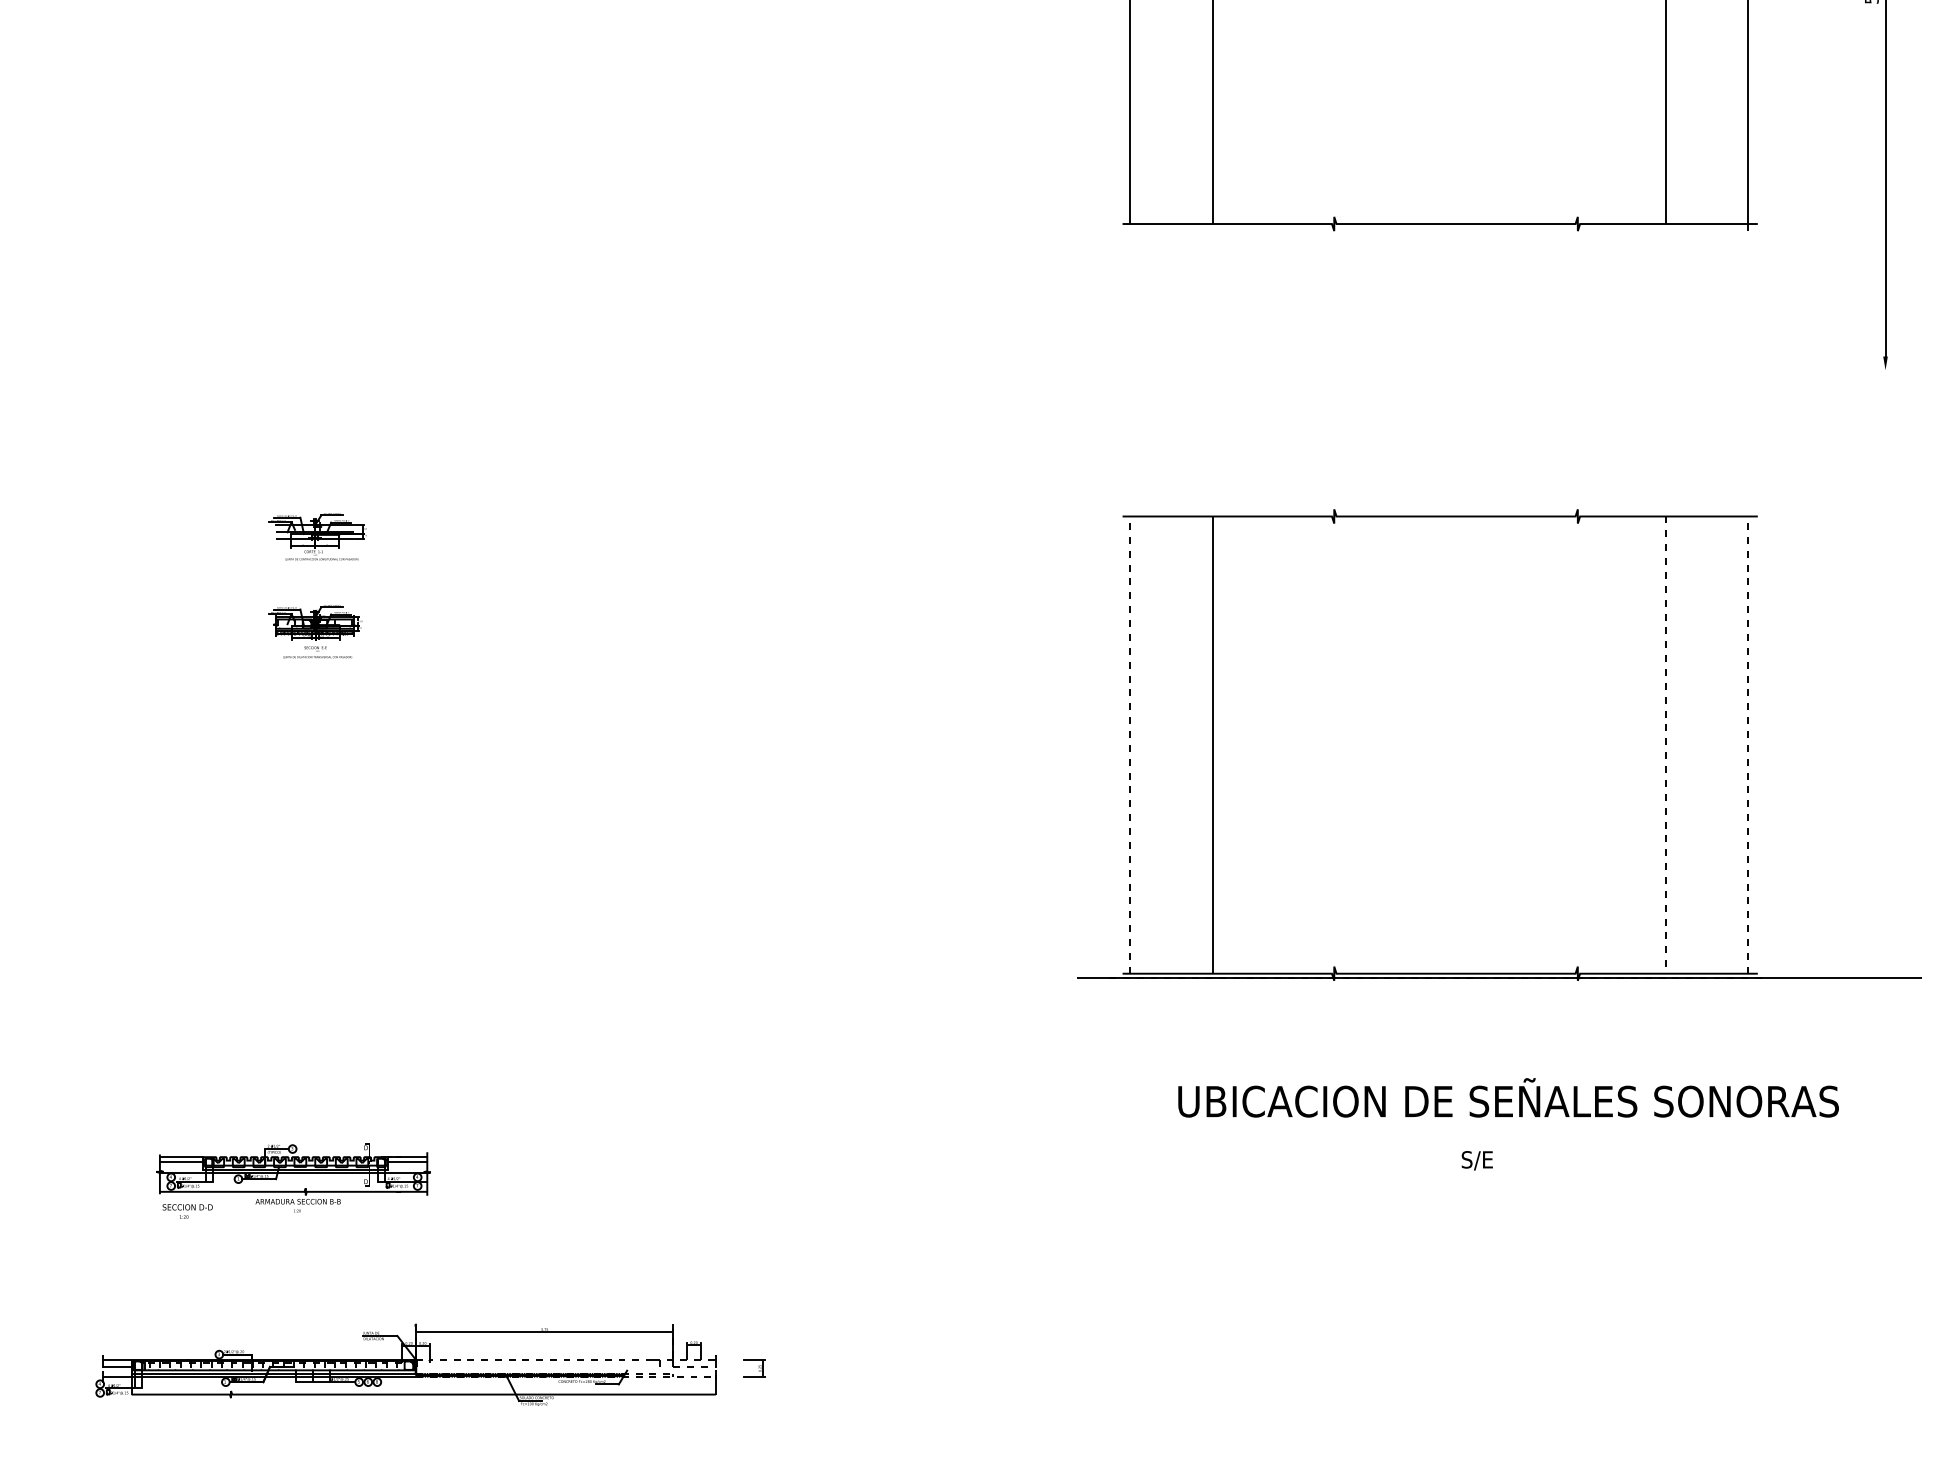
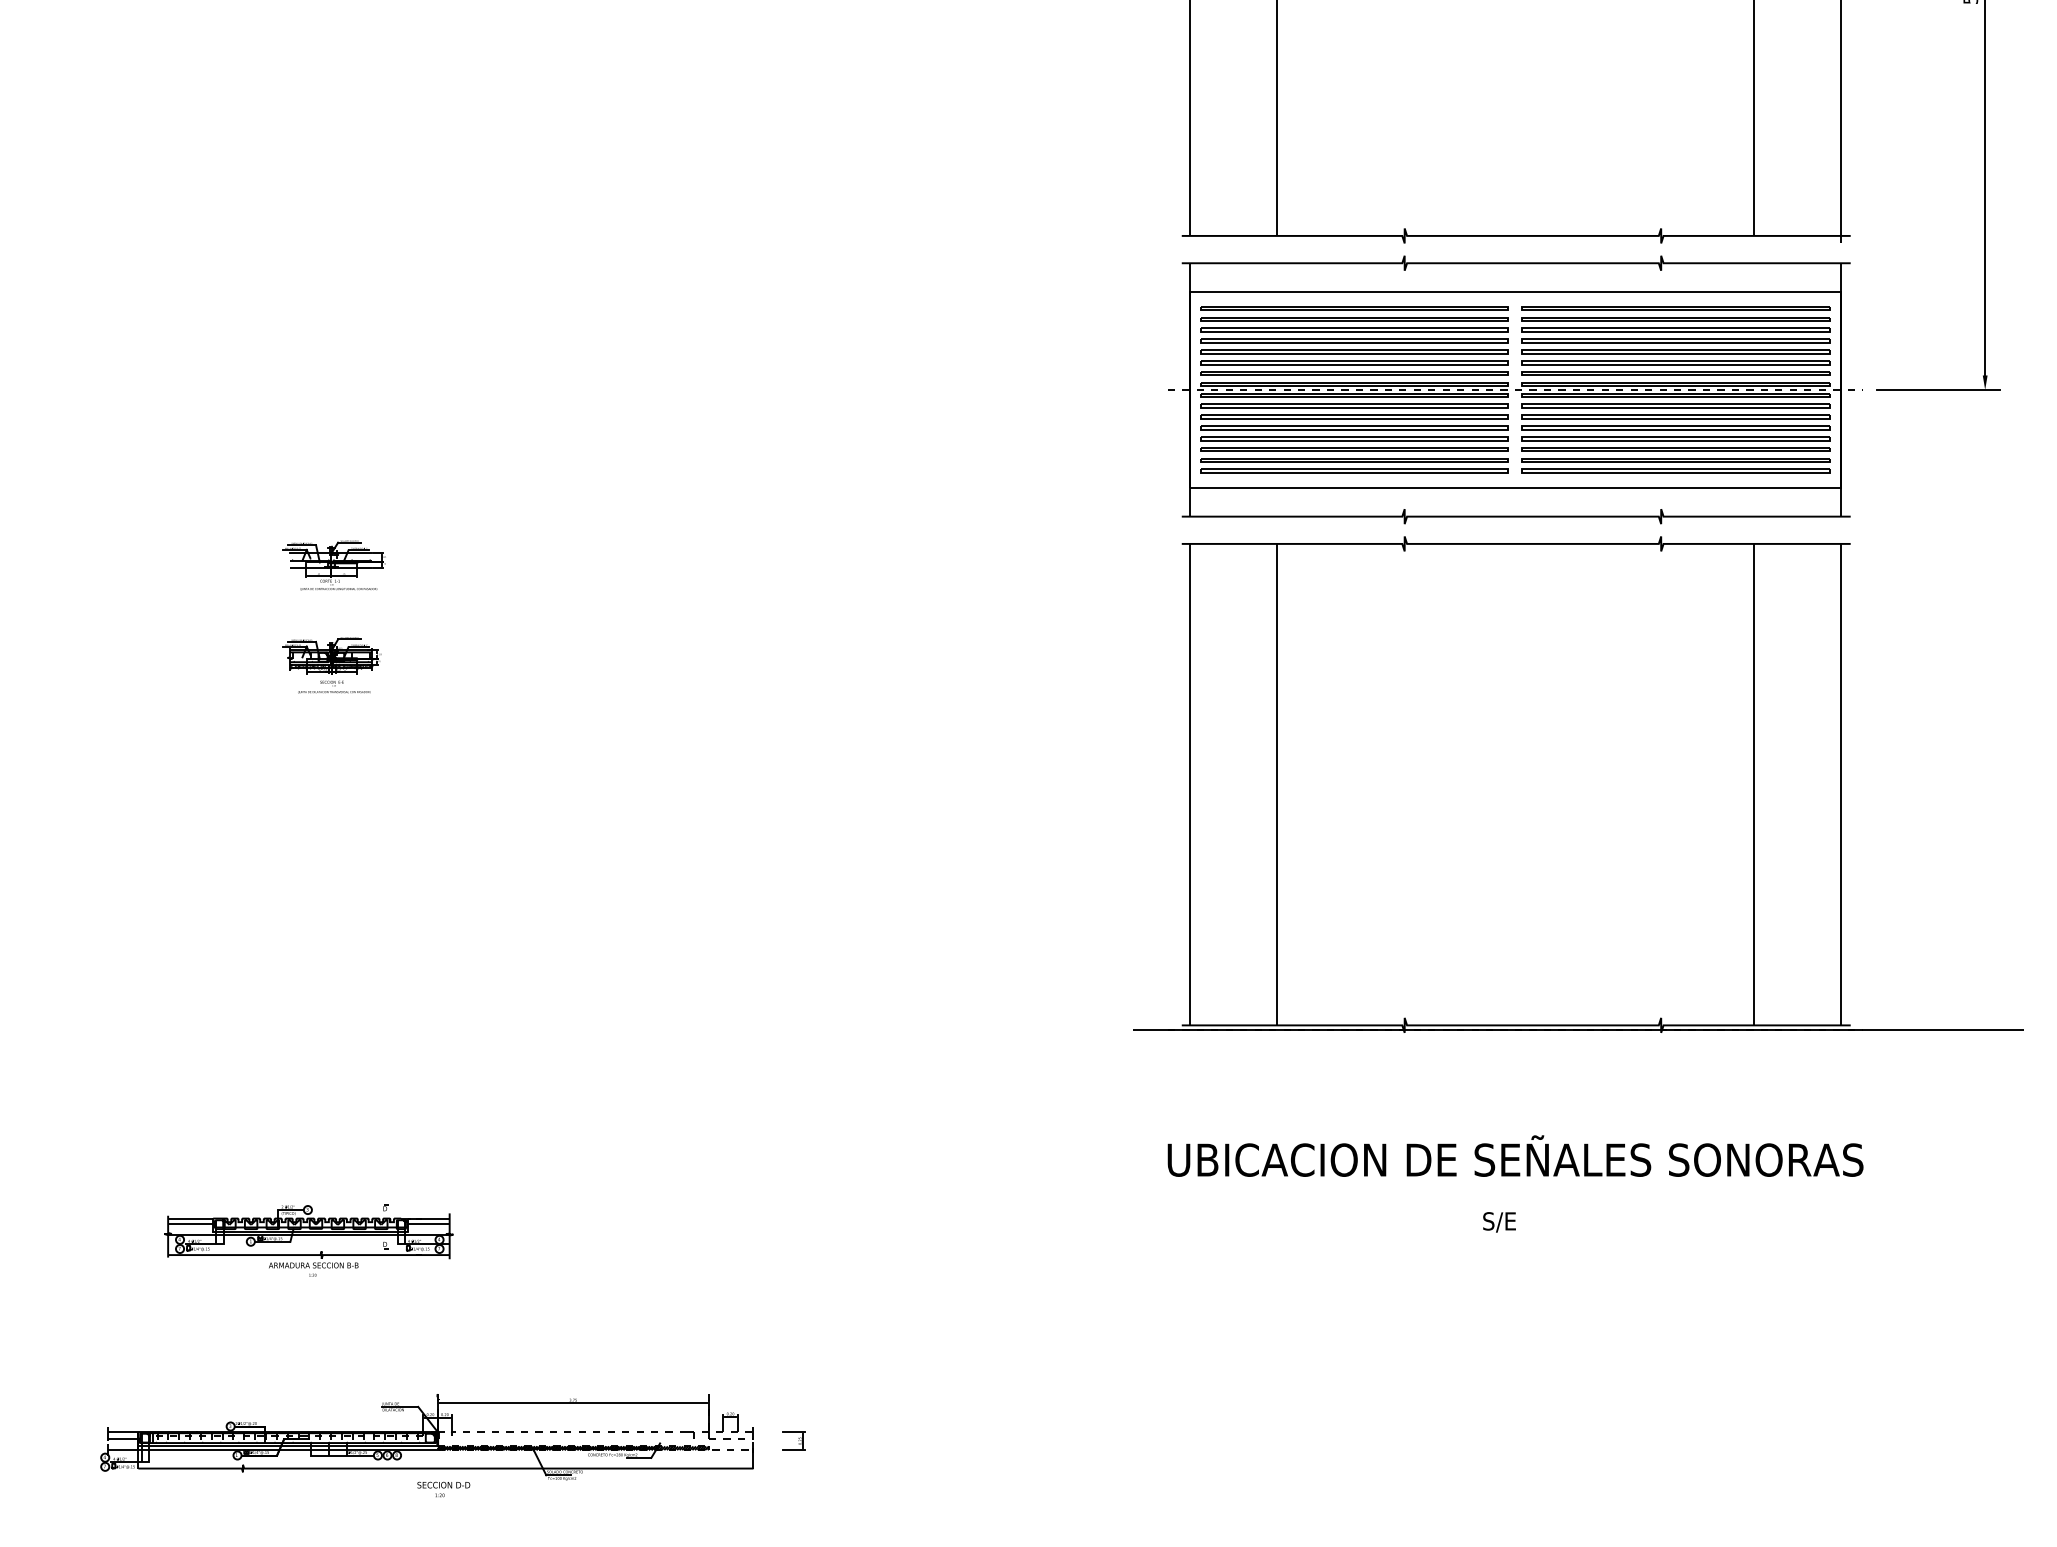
part: (1435, 369) -> (1511, 389), added
line: (1840, 370) -> (1937, 390), added
line: (1130, 745) -> (1190, 785), dashed -> solid
line: (1665, 745) -> (1753, 785), dashed -> solid
line: (1748, 745) -> (1840, 785), dashed -> solid
text: (1508, 1097) -> (1515, 1155), moved
text: (1476, 1160) -> (1498, 1222), moved
text: (187, 1211) -> (443, 1489), moved
hatch: (648, 1375) -> (682, 1448), added

